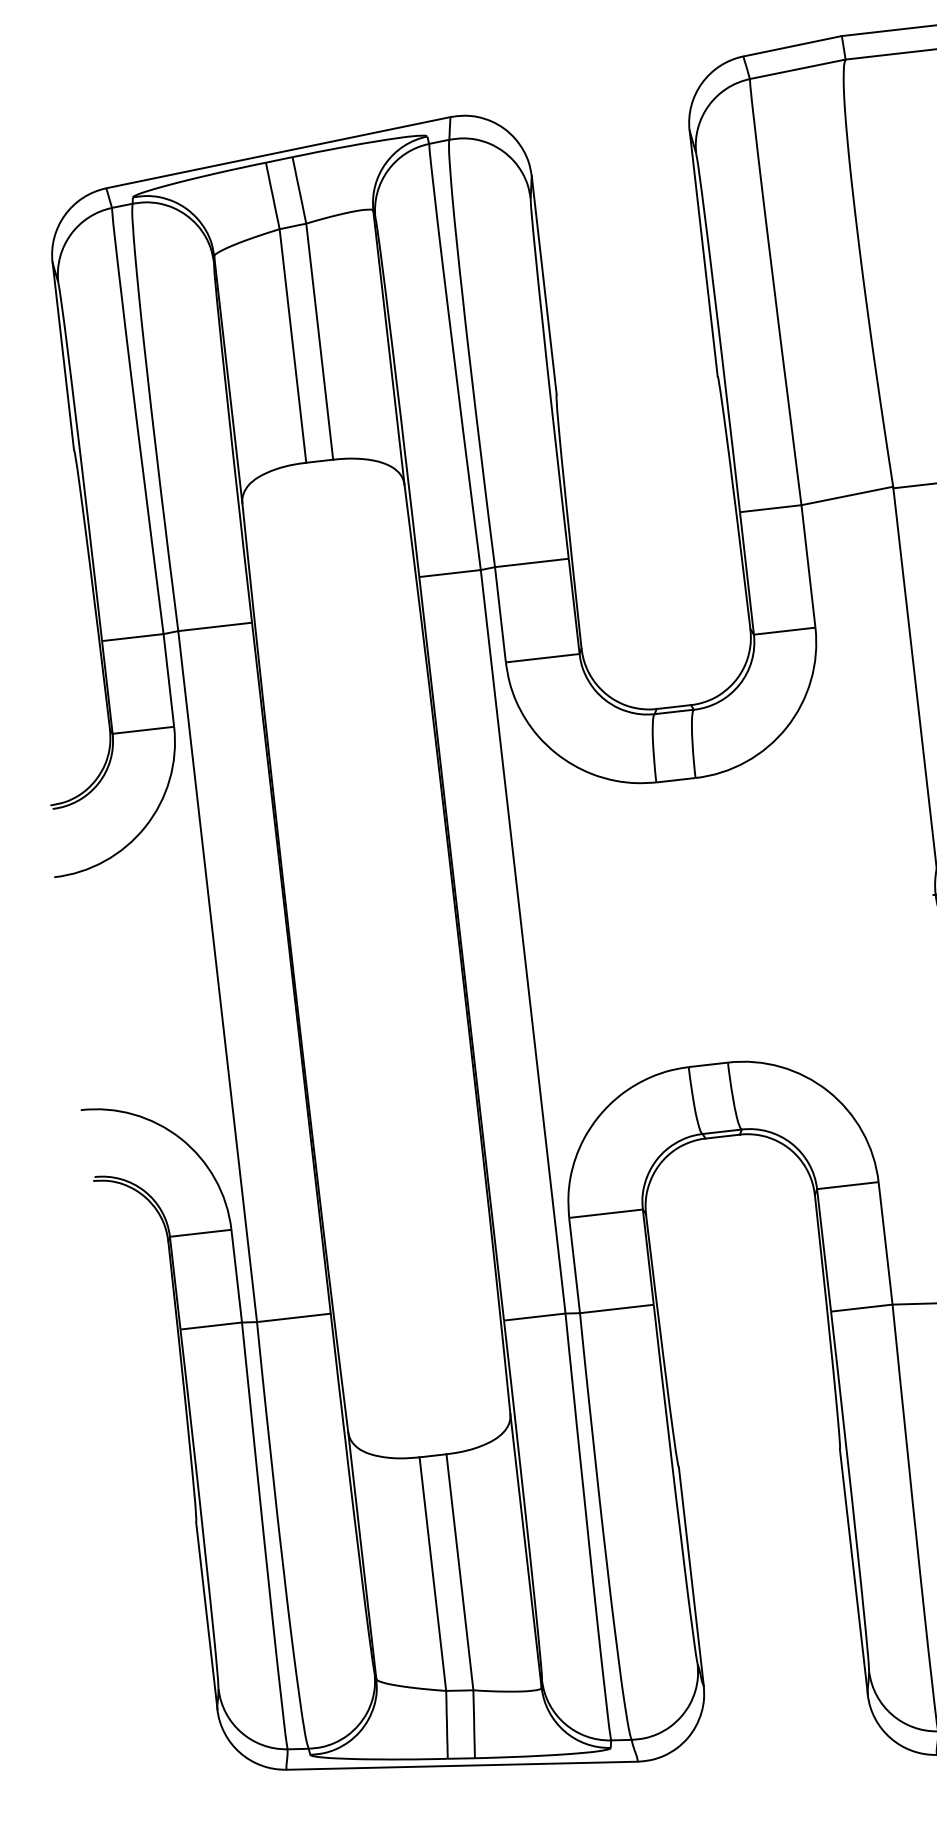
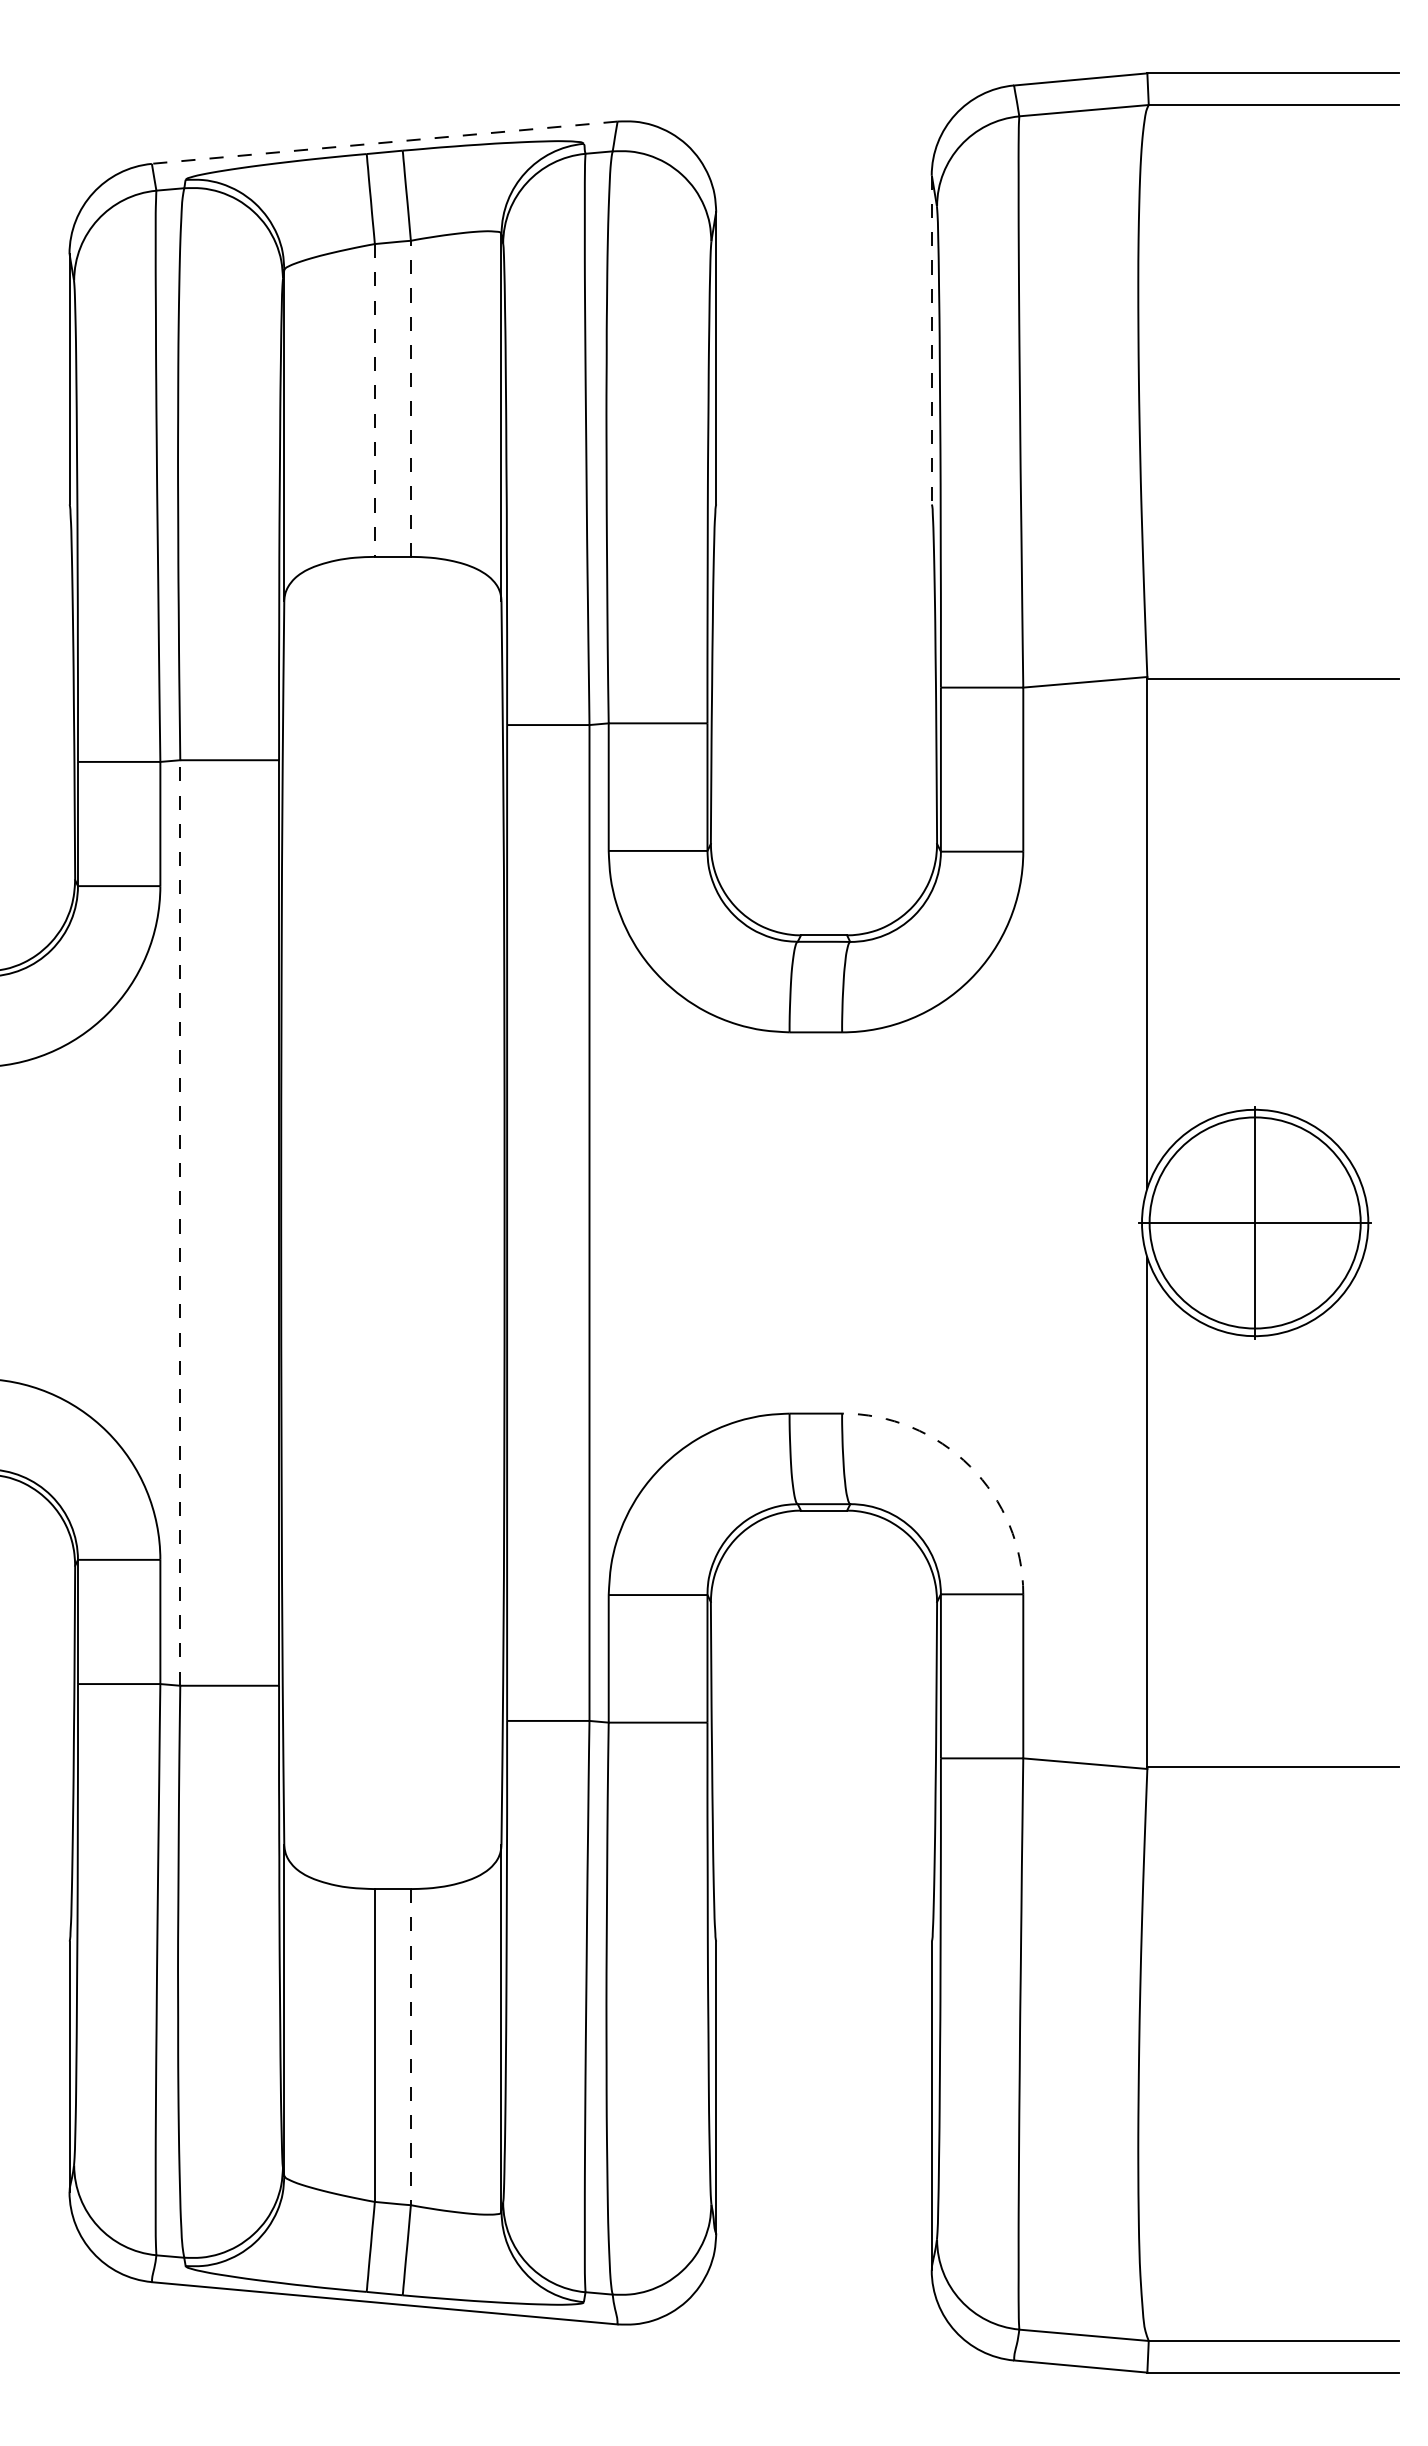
line: (278, 152) -> (384, 142), solid -> dashed
line: (703, 253) -> (931, 340), solid -> dashed
line: (319, 341) -> (410, 398), solid -> dashed
line: (292, 346) -> (374, 400), solid -> dashed
line: (217, 976) -> (180, 1222), solid -> dashed
arc: (828, 1091) -> (970, 1466), solid -> dashed
line: (459, 1572) -> (410, 2047), solid -> dashed

